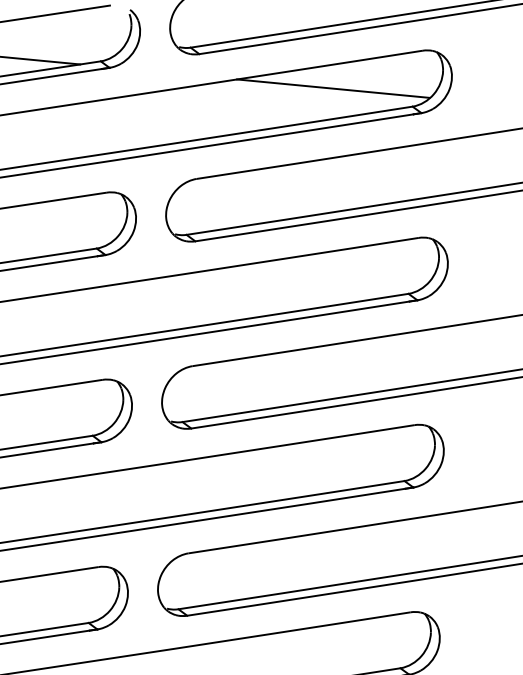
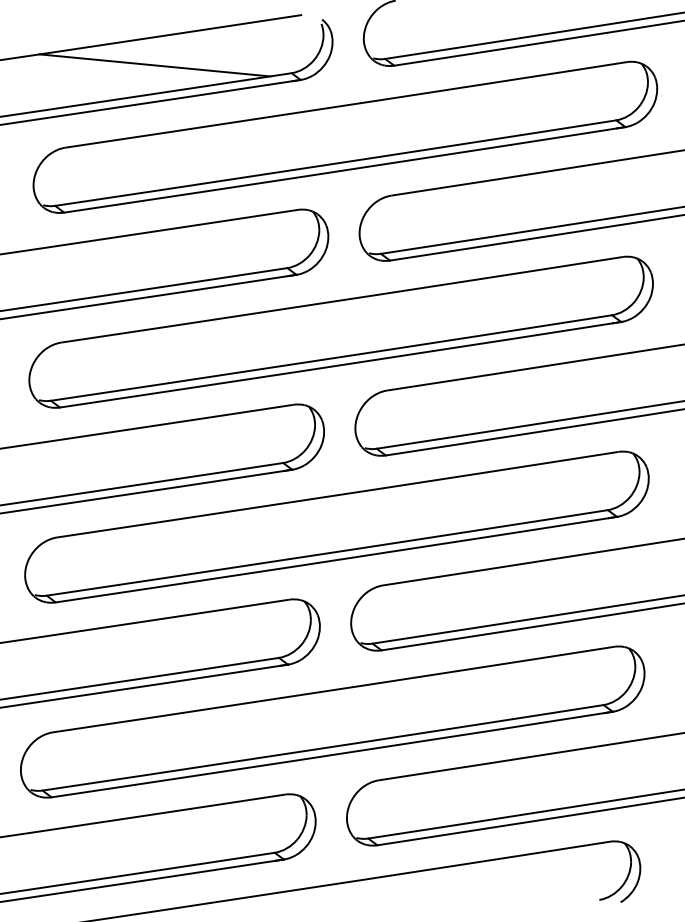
line: (333, 88) -> (533, 101), removed

